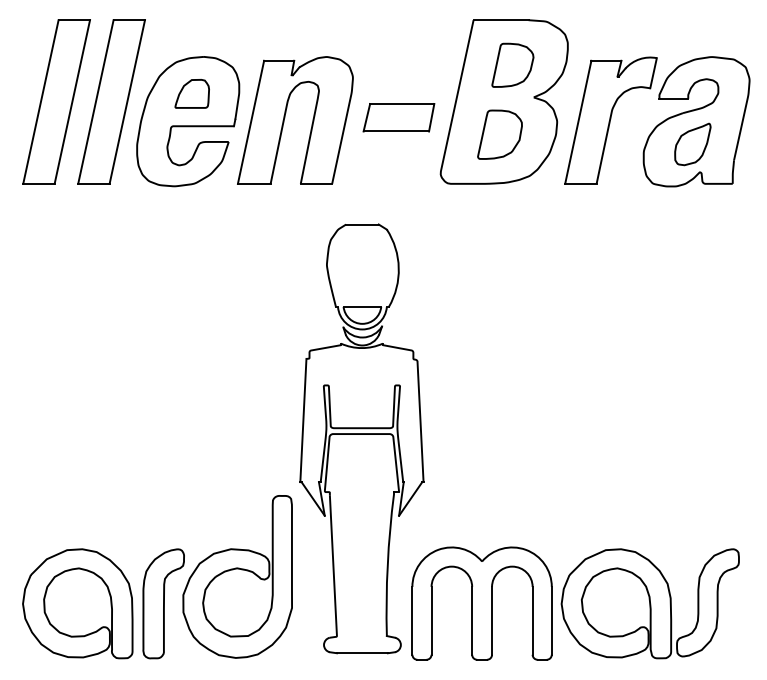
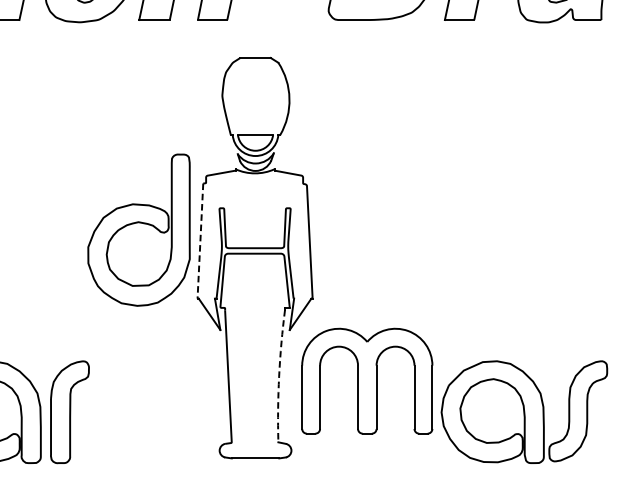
line: (303, 420) -> (200, 241), solid -> dashed
arc: (387, 565) -> (278, 376), solid -> dashed
part: (237, 576) -> (138, 229), moved
part: (481, 603) -> (366, 381), moved

